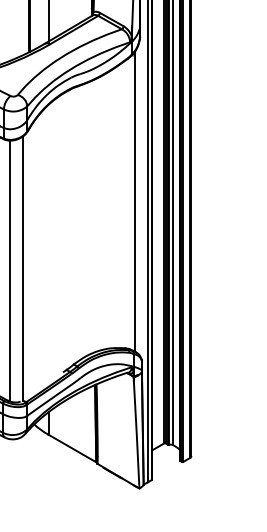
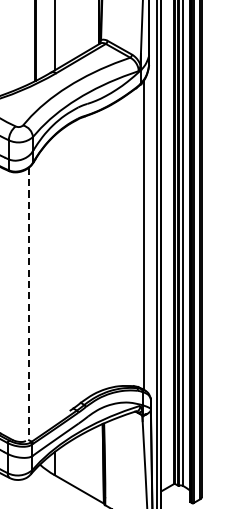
line: (23, 269) -> (28, 305), solid -> dashed
line: (9, 270) -> (14, 306), removed

